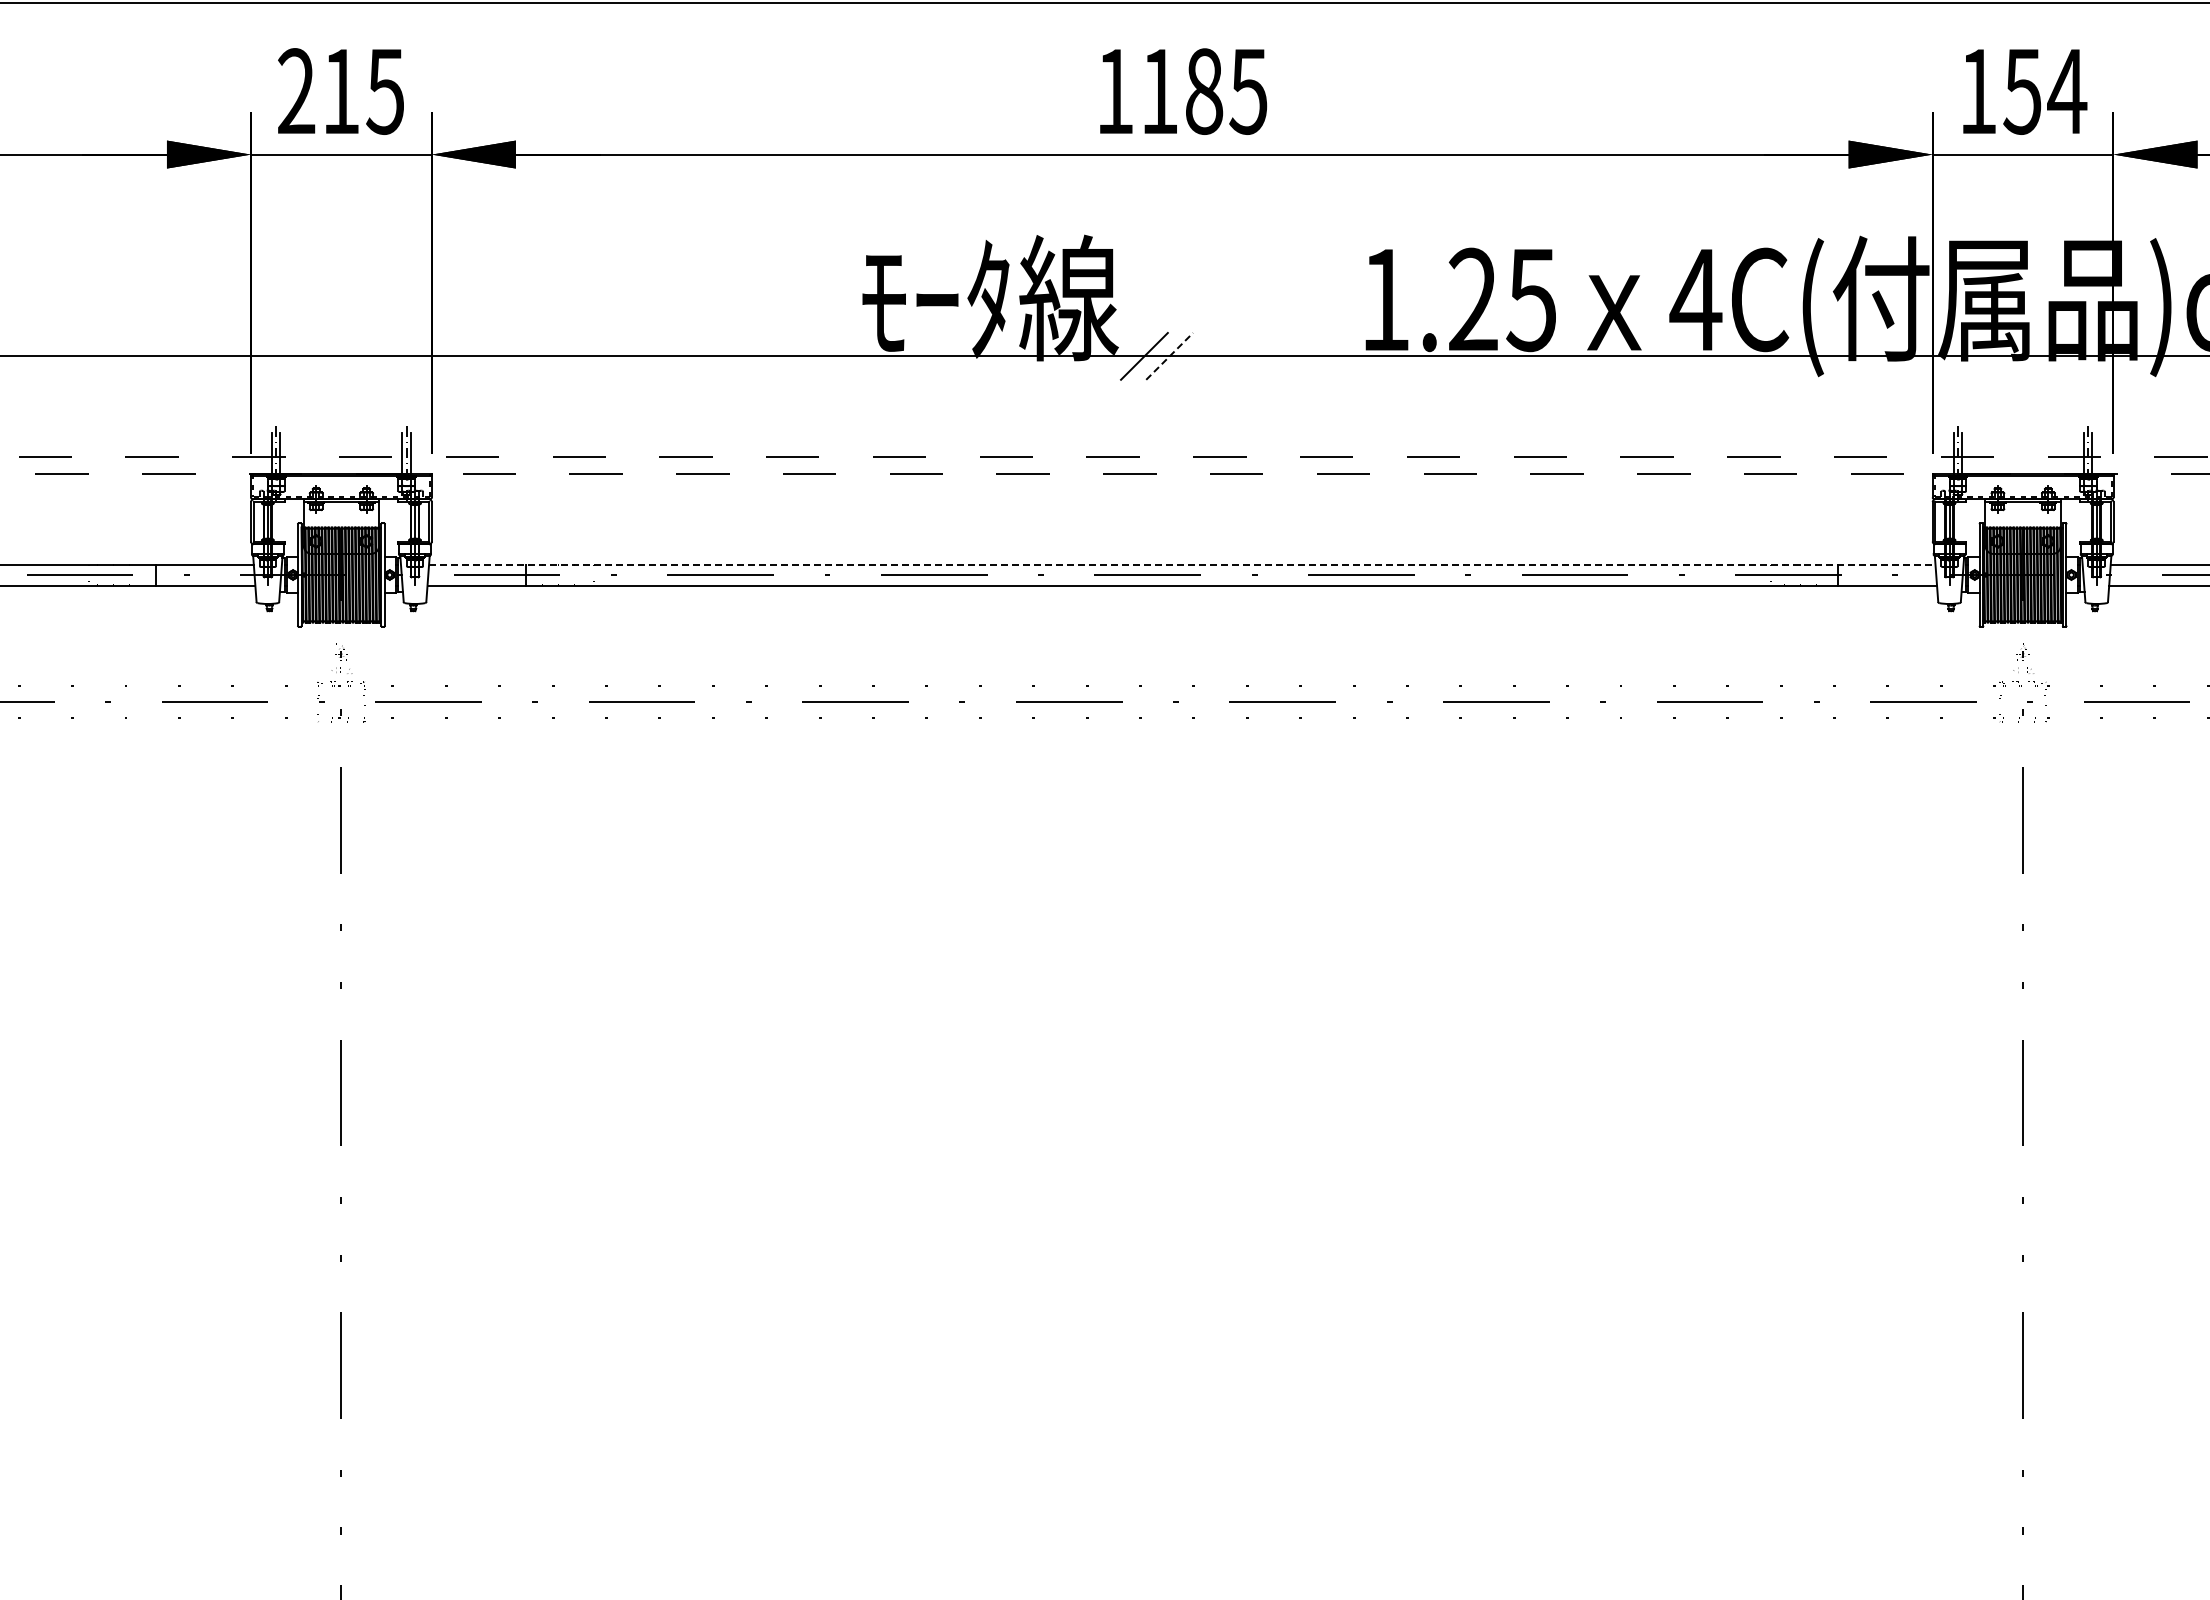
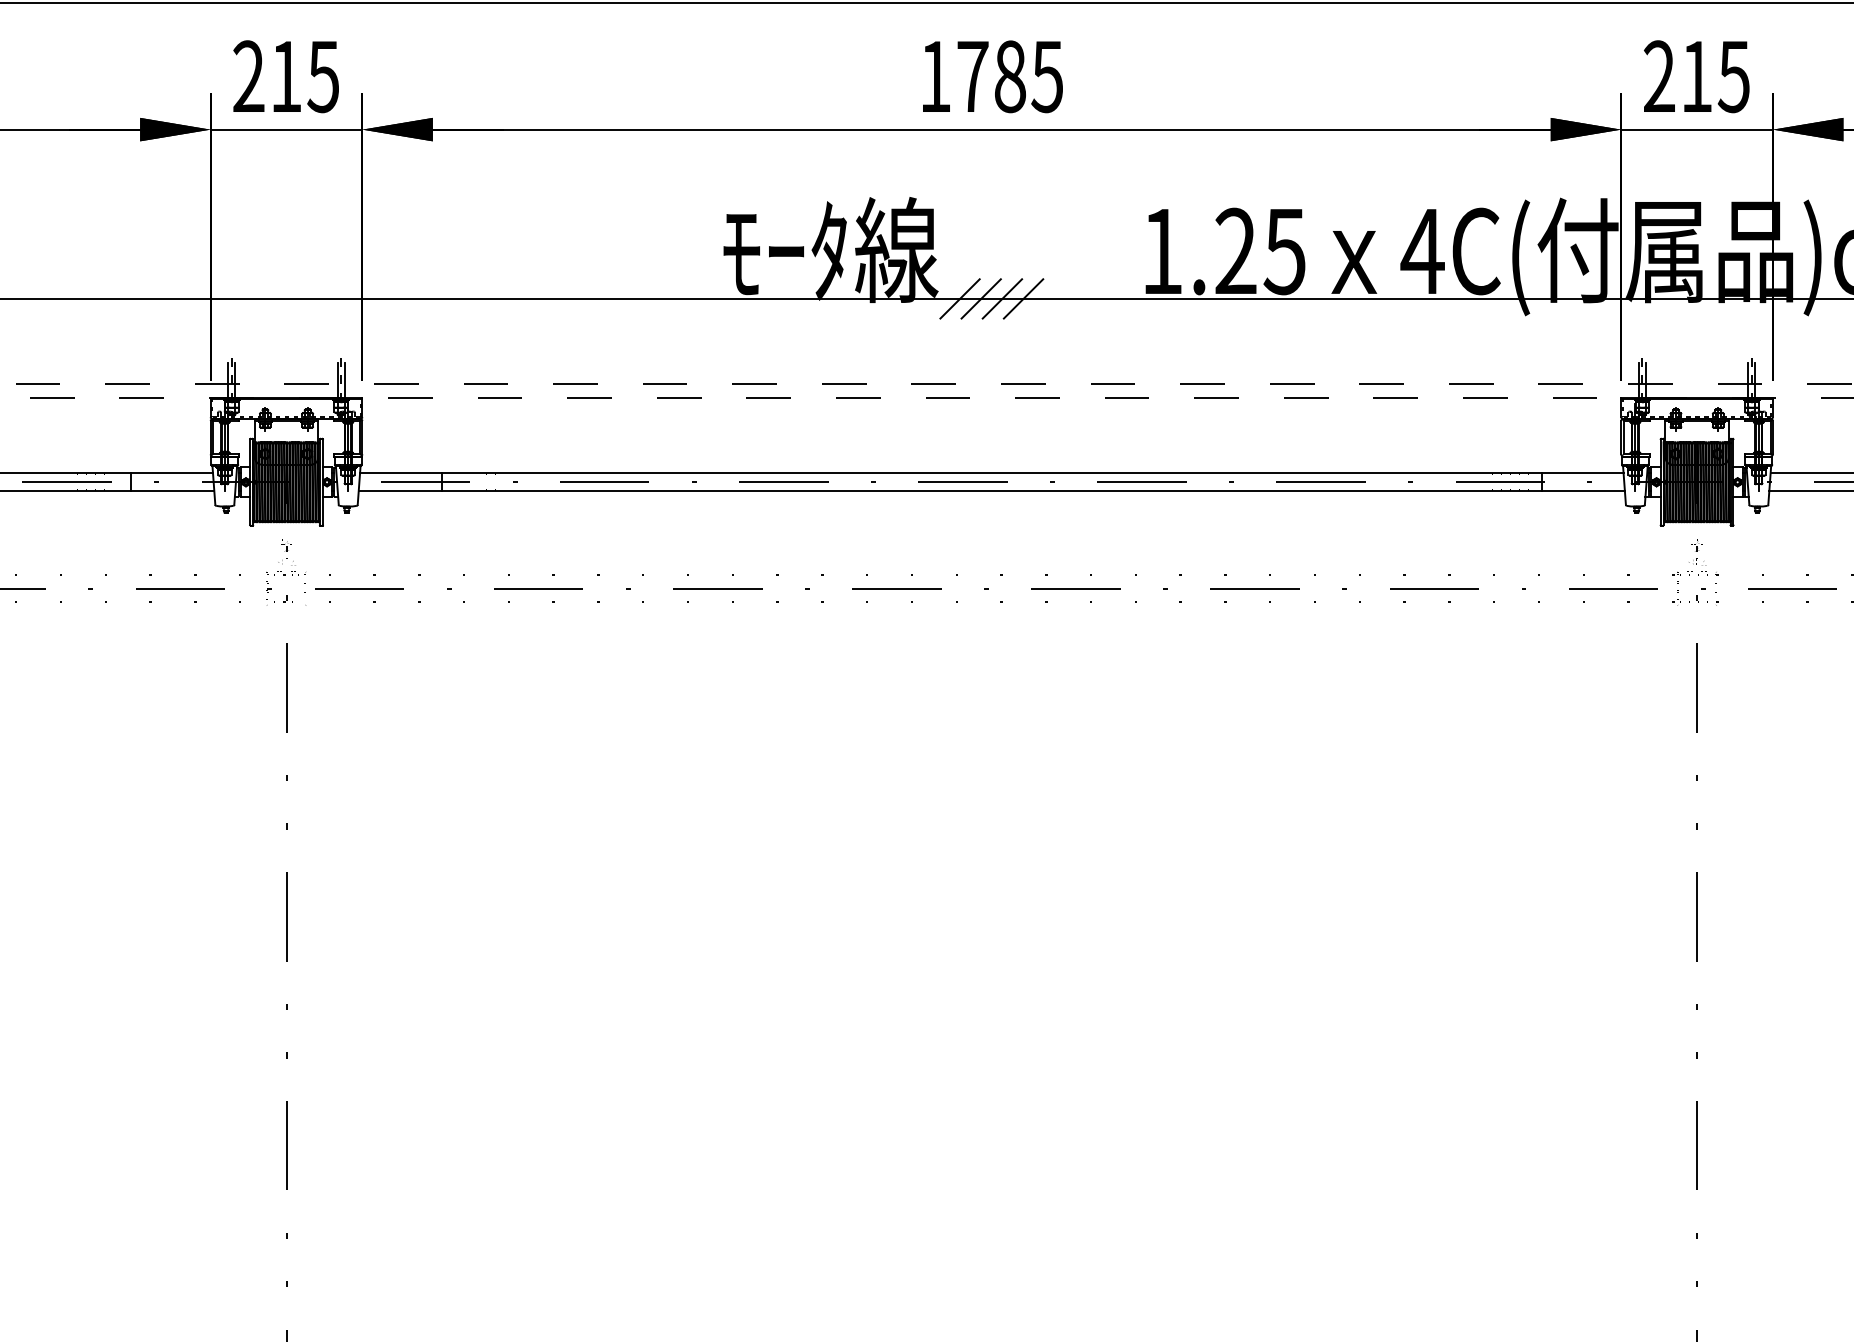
text: (1159, 91) -> (972, 76), 1185 -> 1785
text: (2023, 91) -> (1697, 76), 154 -> 215
line: (1194, 355) -> (1002, 298), added
line: (1219, 355) -> (1023, 298), added
line: (1170, 356) -> (981, 298), dashed -> solid
line: (1182, 564) -> (992, 473), dashed -> solid

